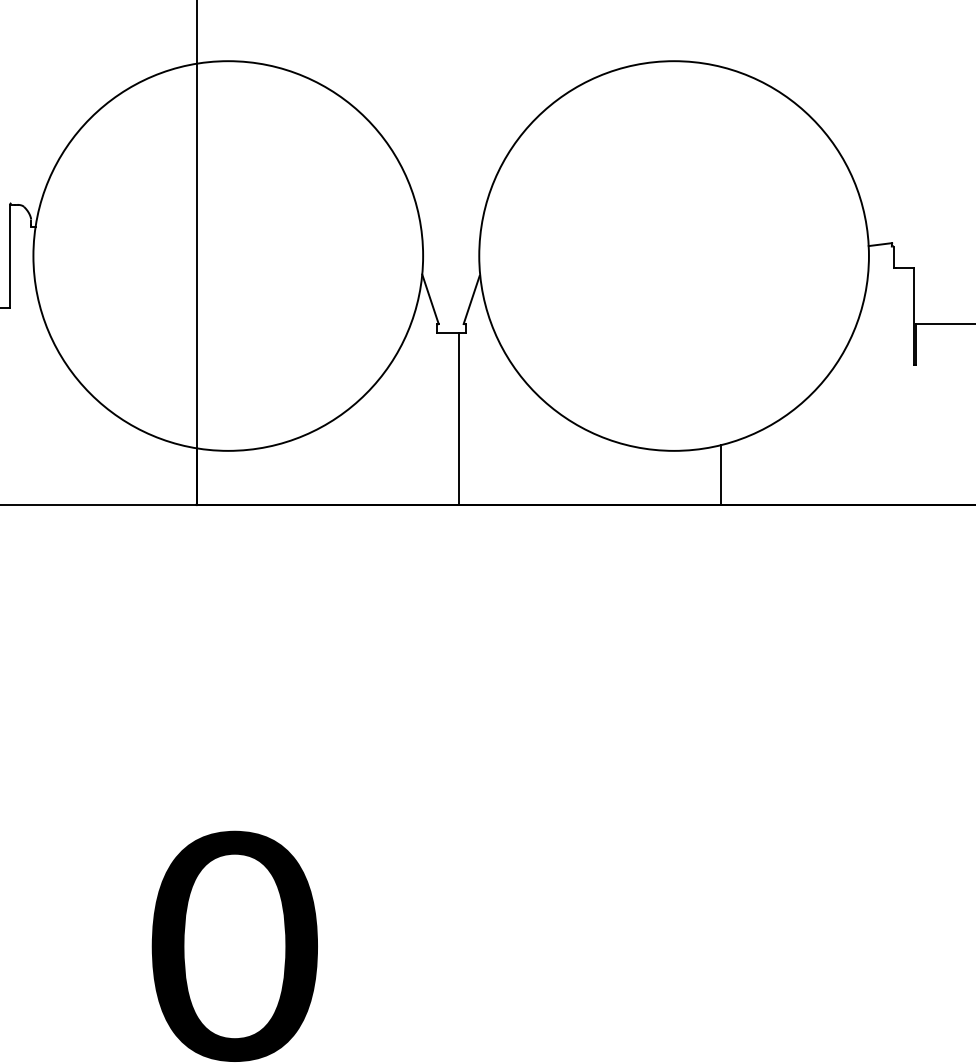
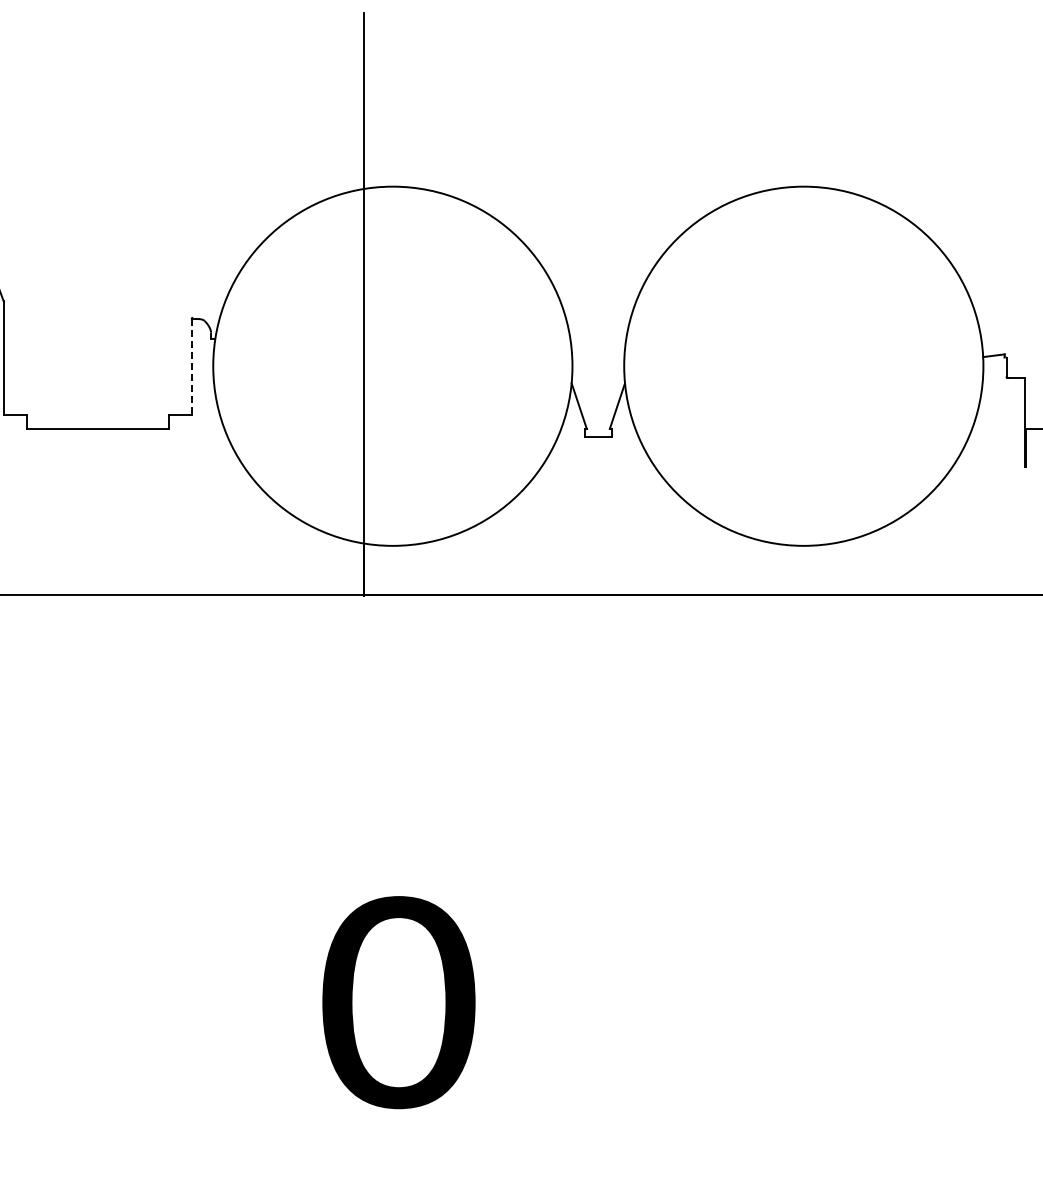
line: (9, 256) -> (191, 366), solid -> dashed
line: (458, 419) -> (605, 516), removed
line: (721, 474) -> (847, 567), removed

